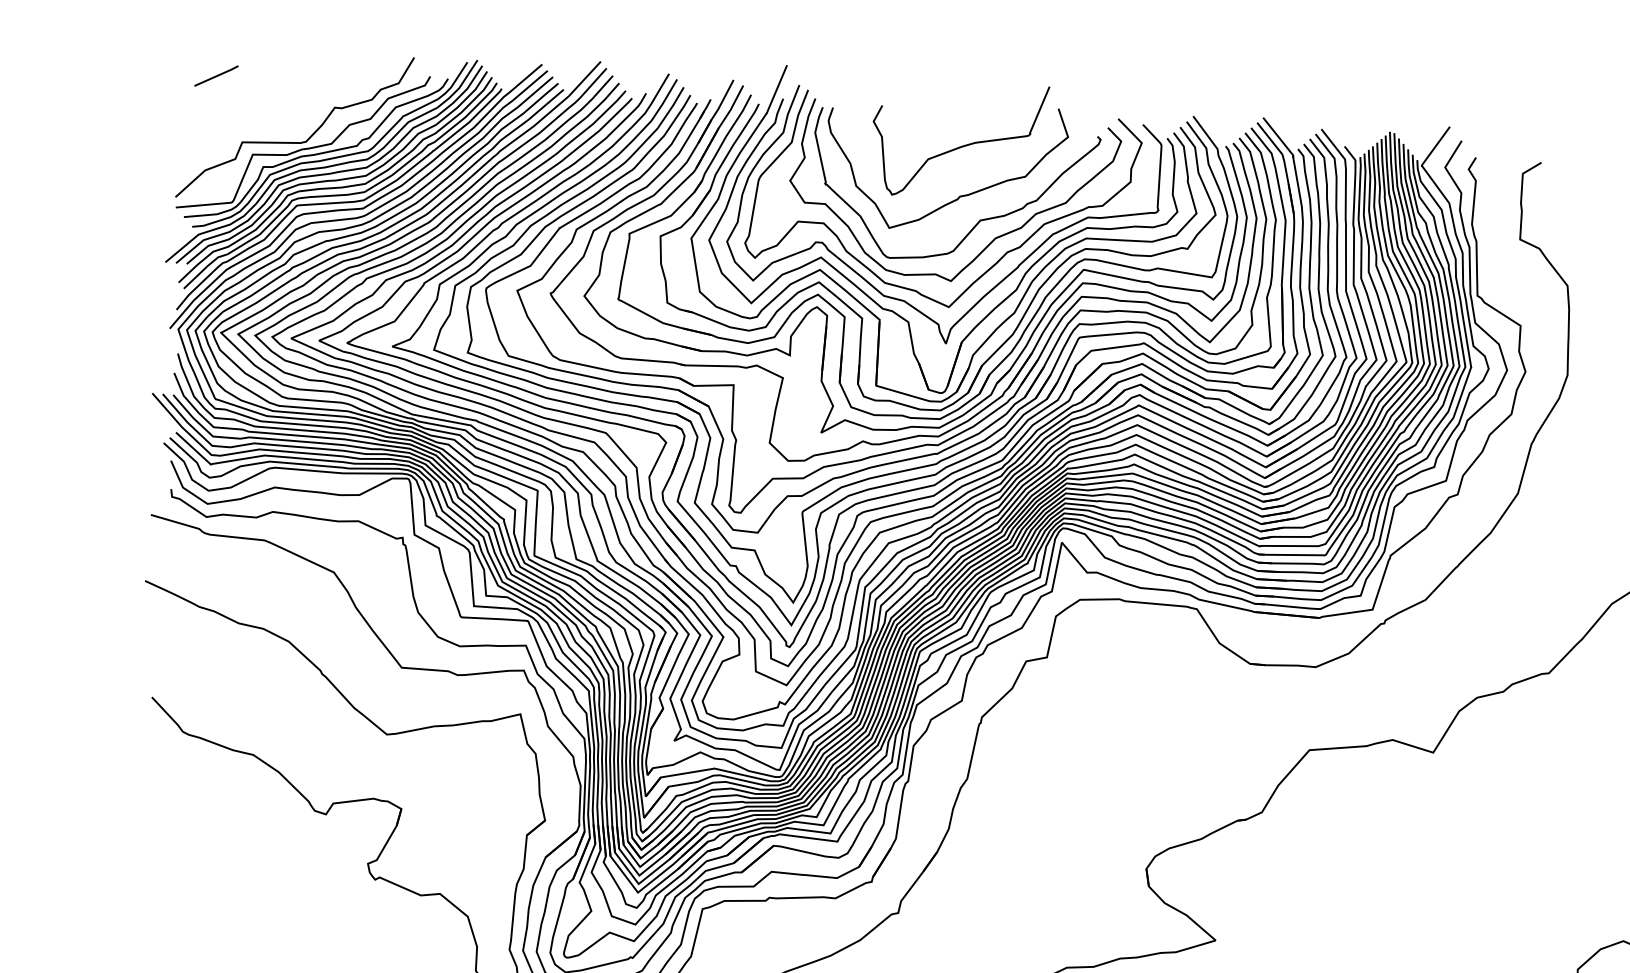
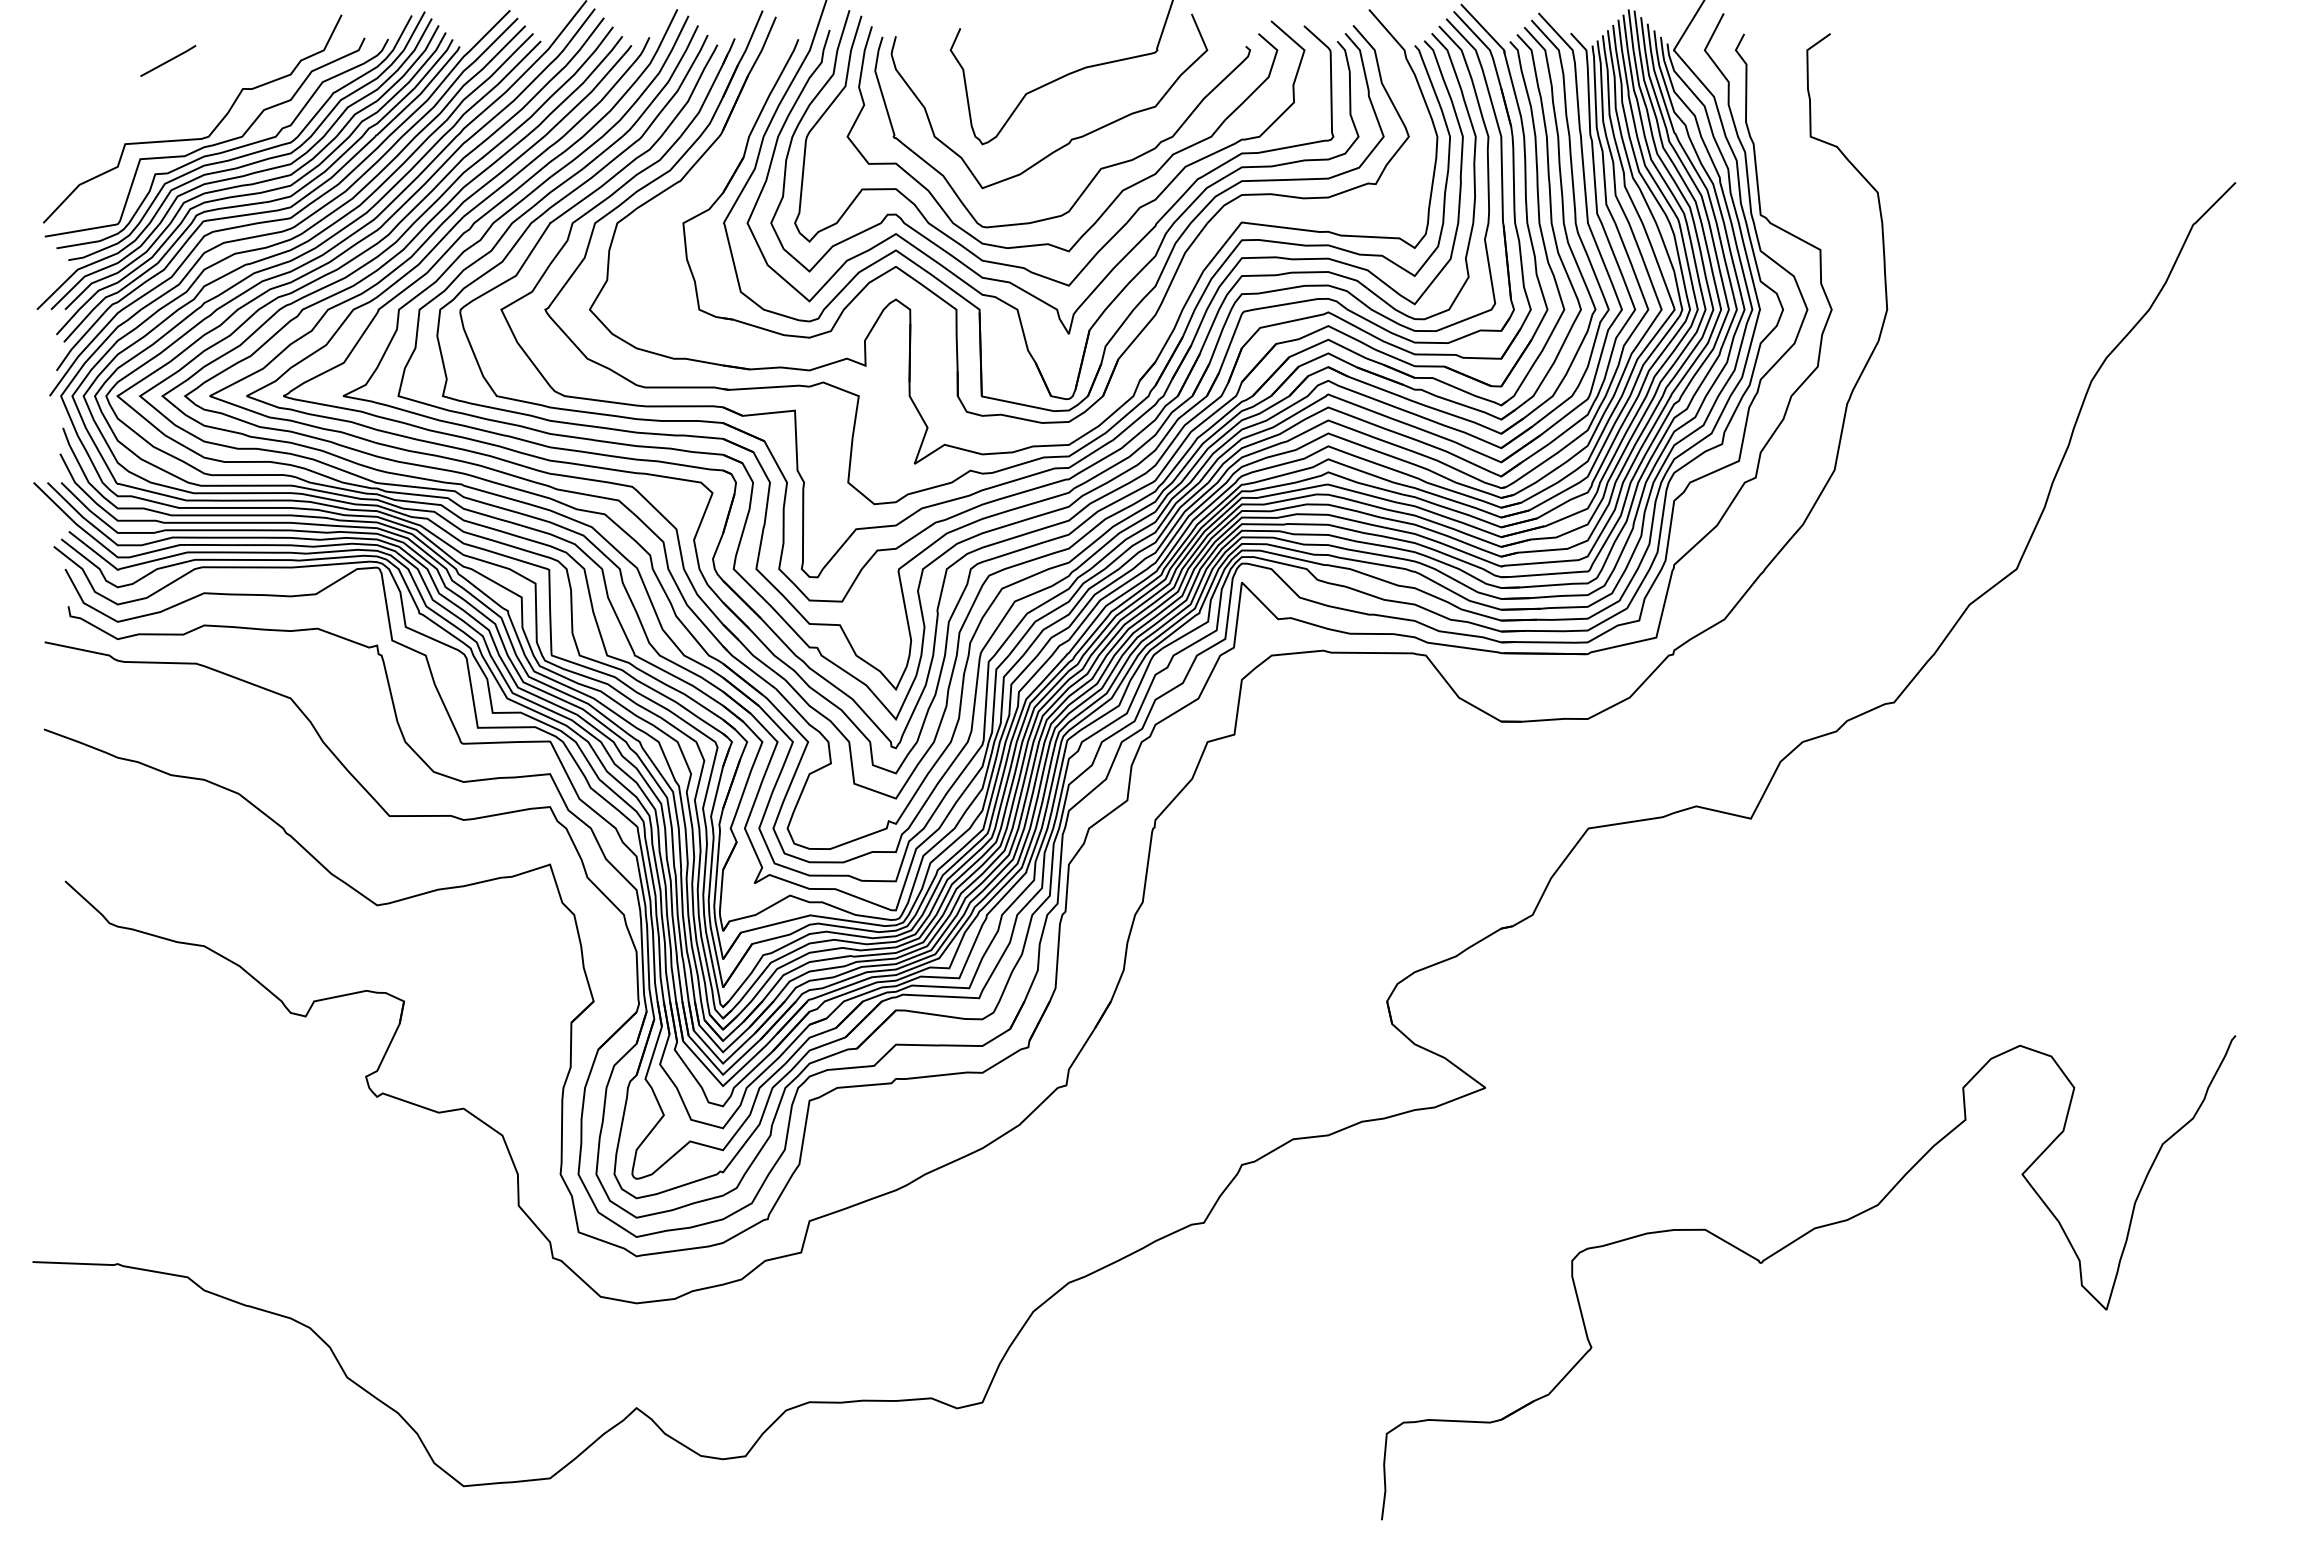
line: (216, 75) -> (168, 60), moved
part: (845, 316) -> (934, 309), removed

